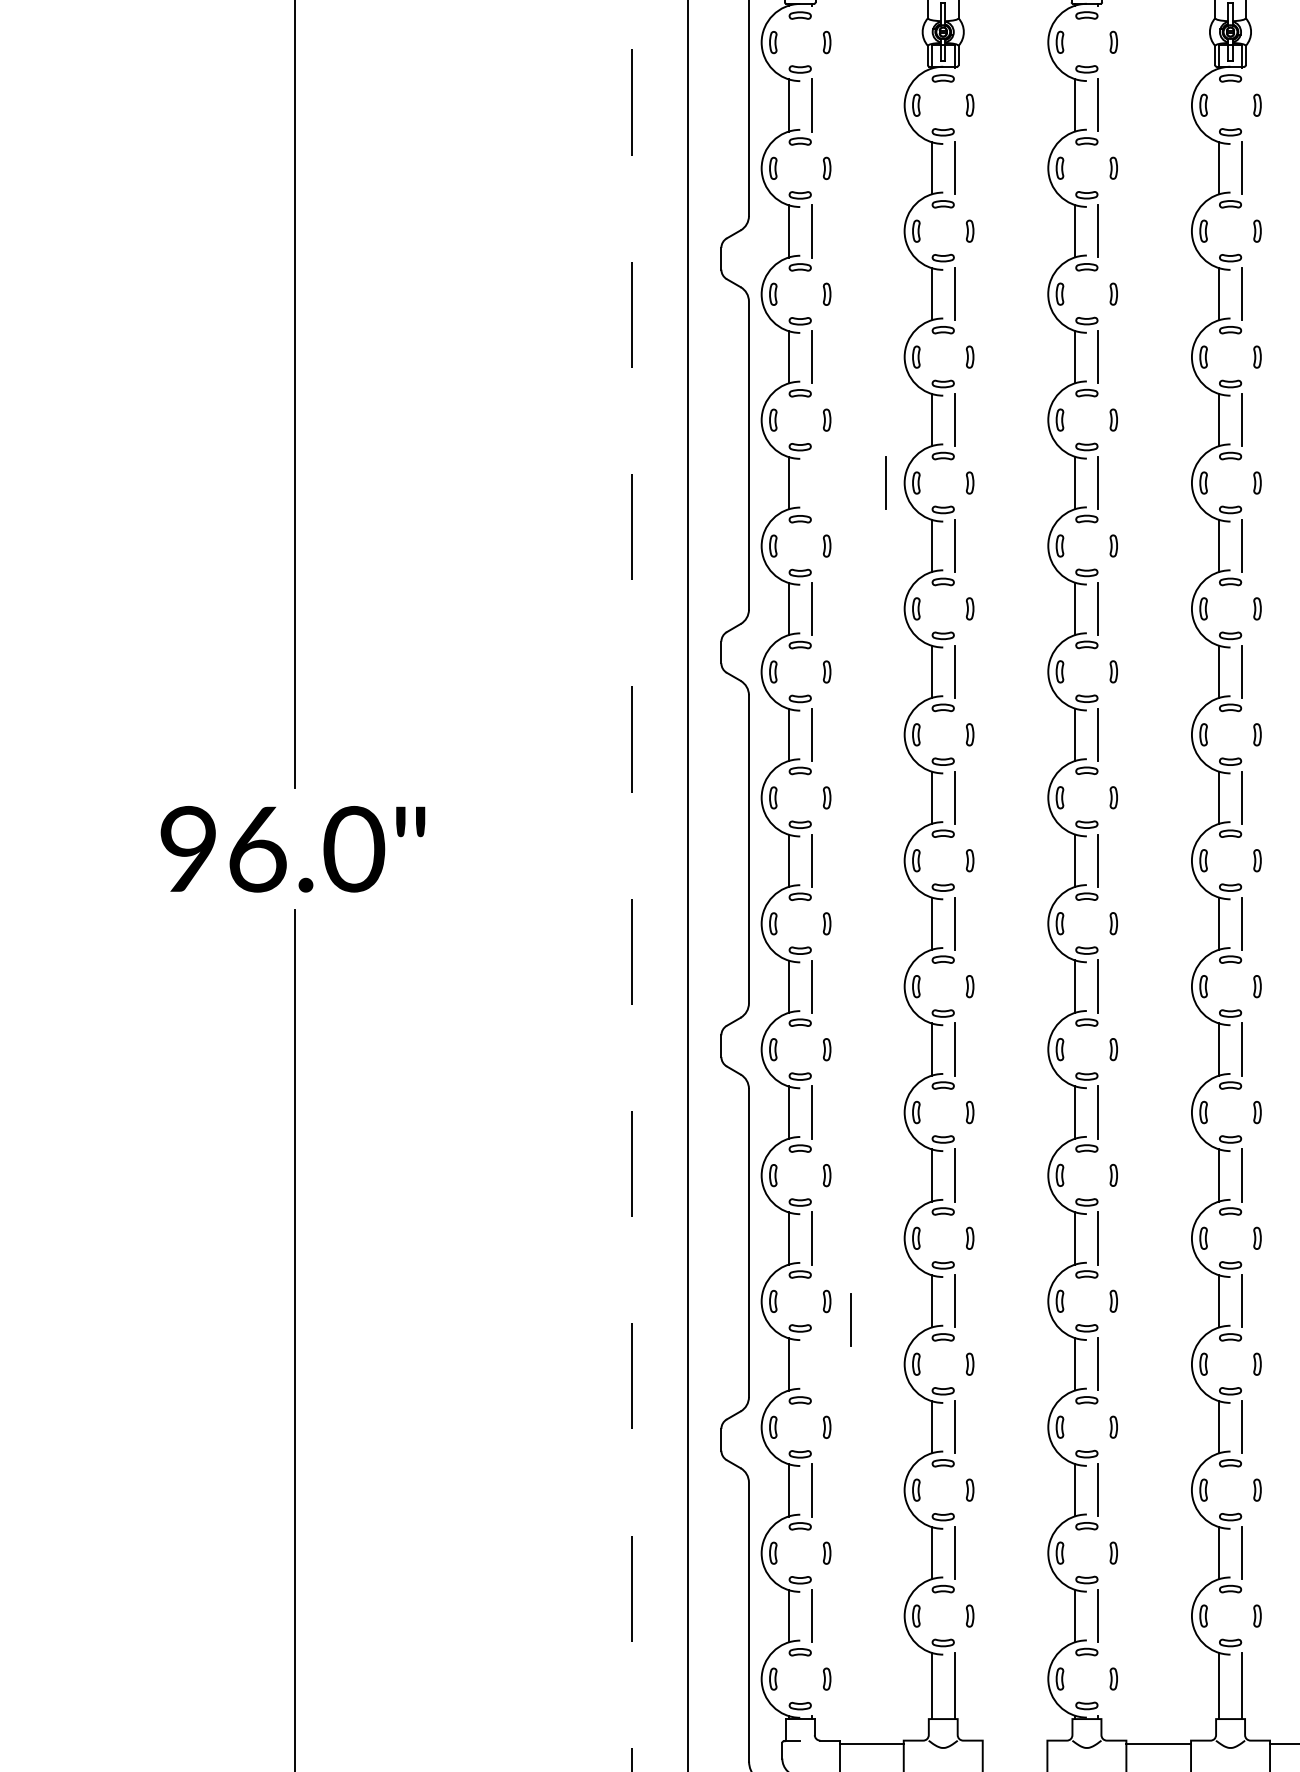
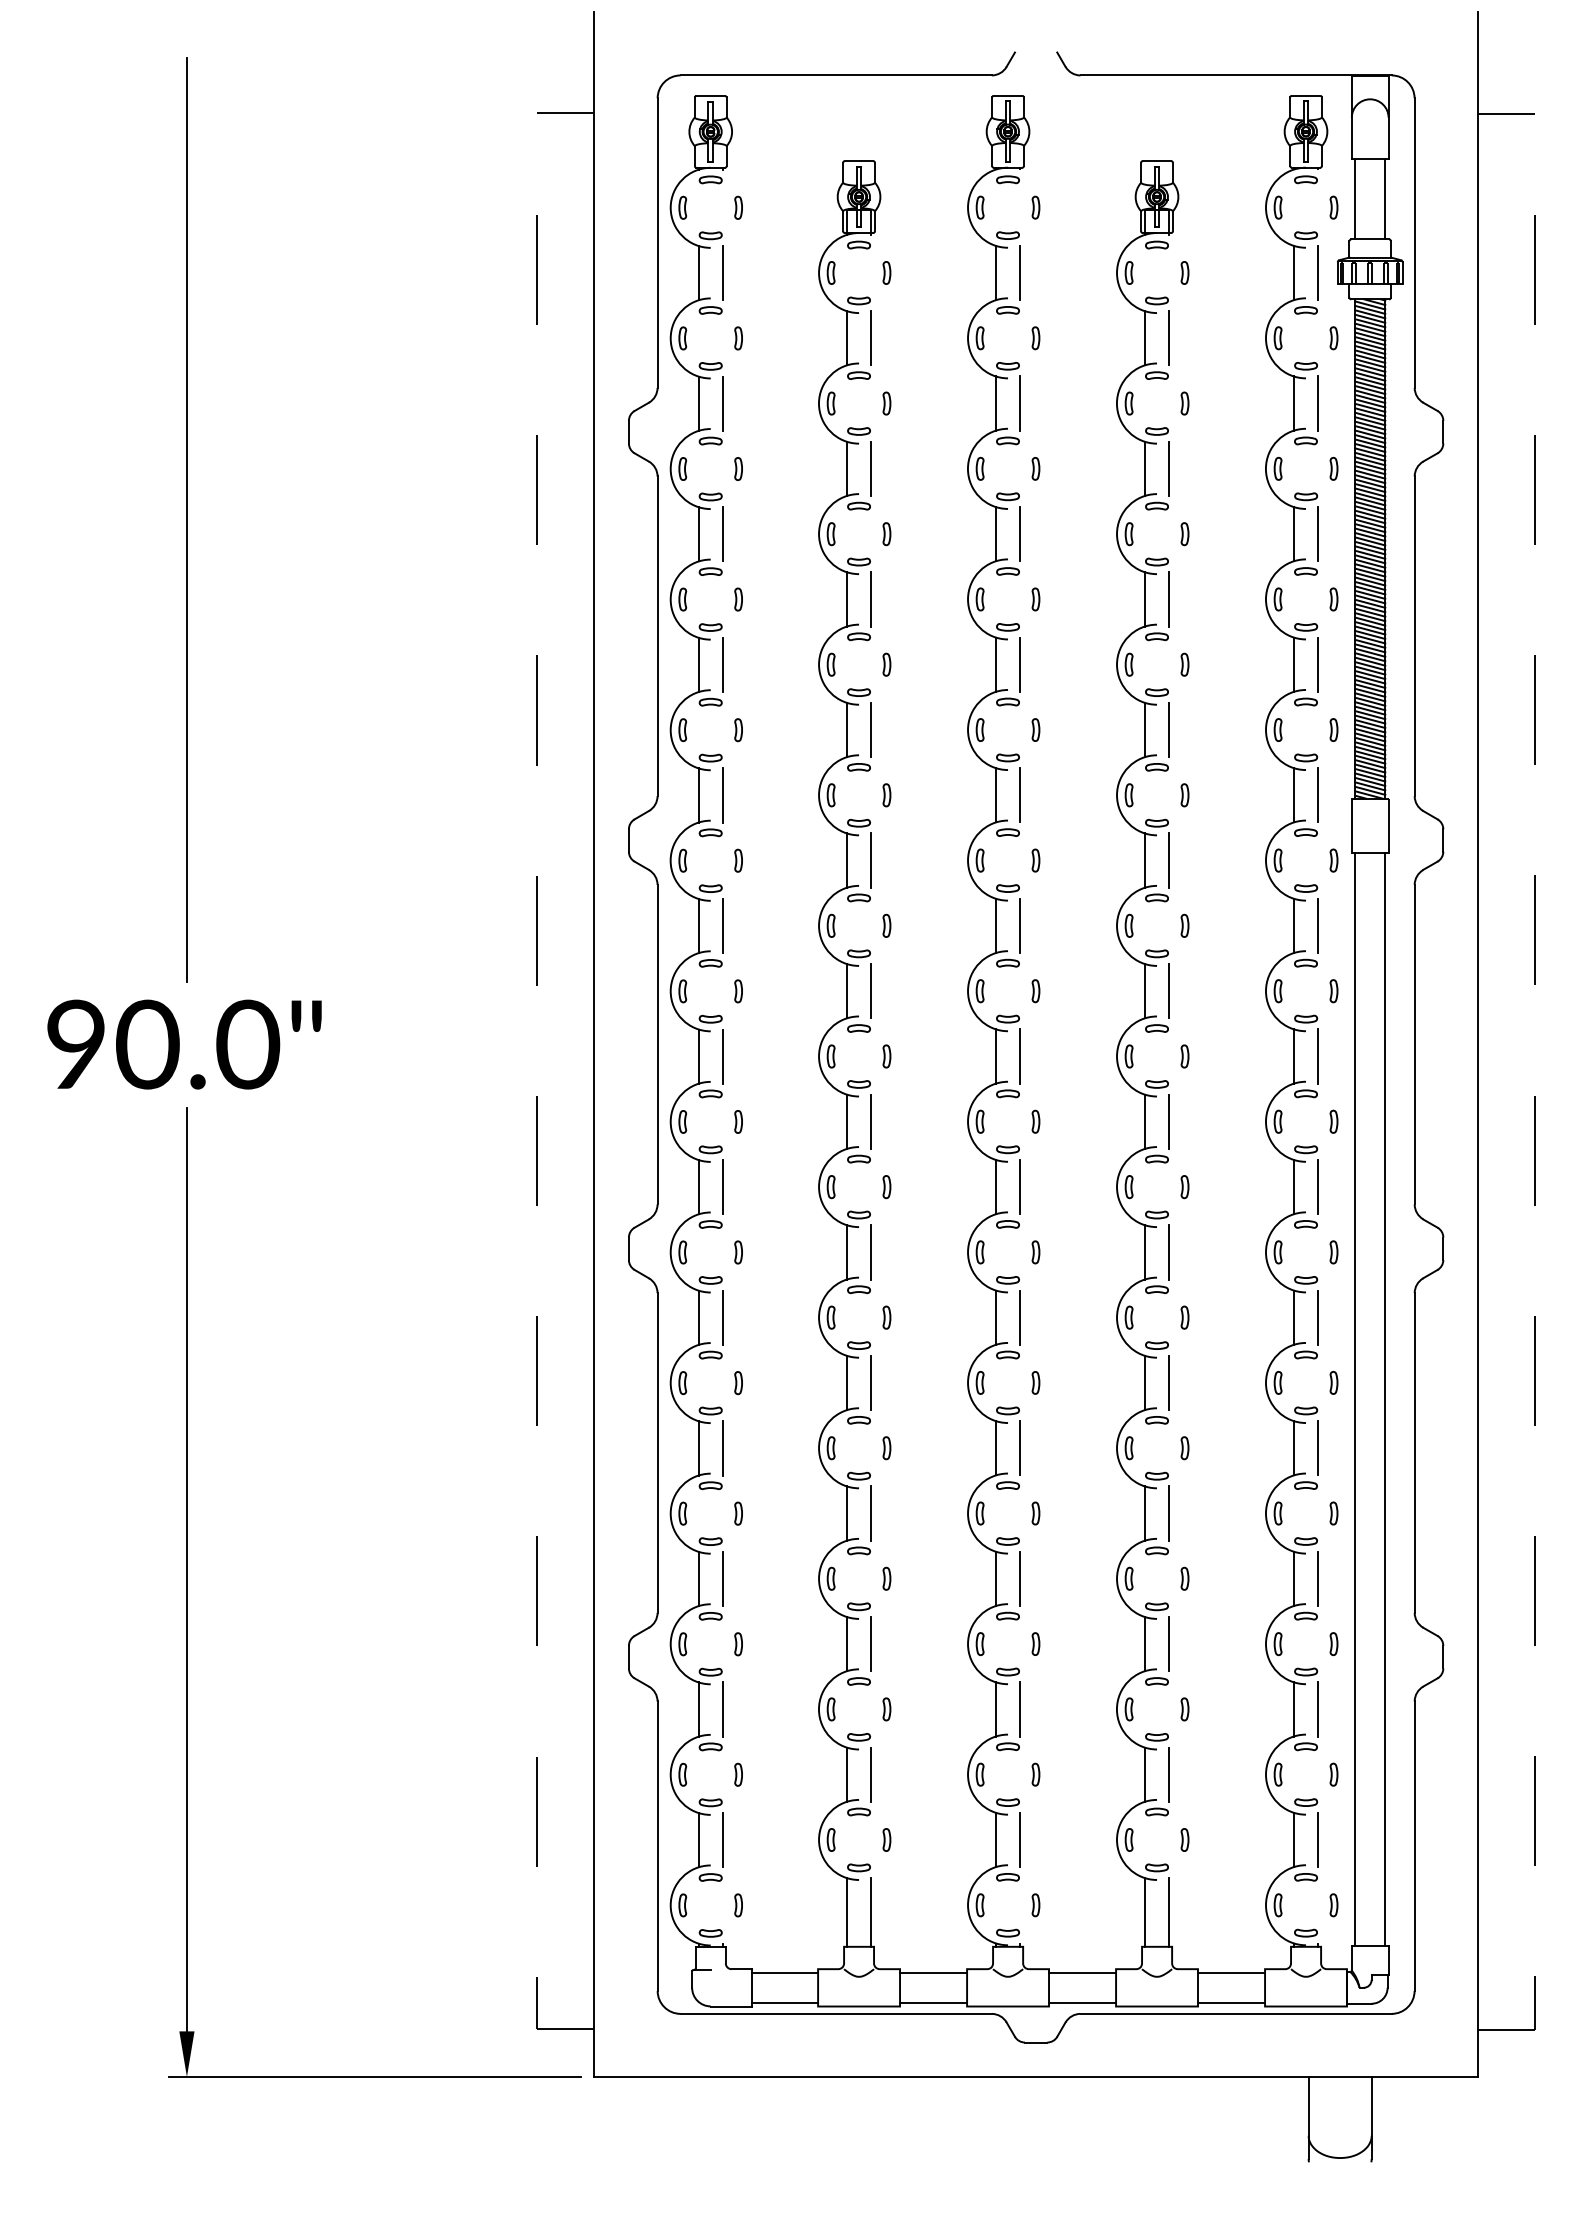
line: (885, 482) -> (722, 664), moved
text: (257, 849) -> (147, 1044), 96.0" -> 90.0"
line: (851, 1319) -> (722, 1578), moved
line: (1015, 1743) -> (933, 1972), added

